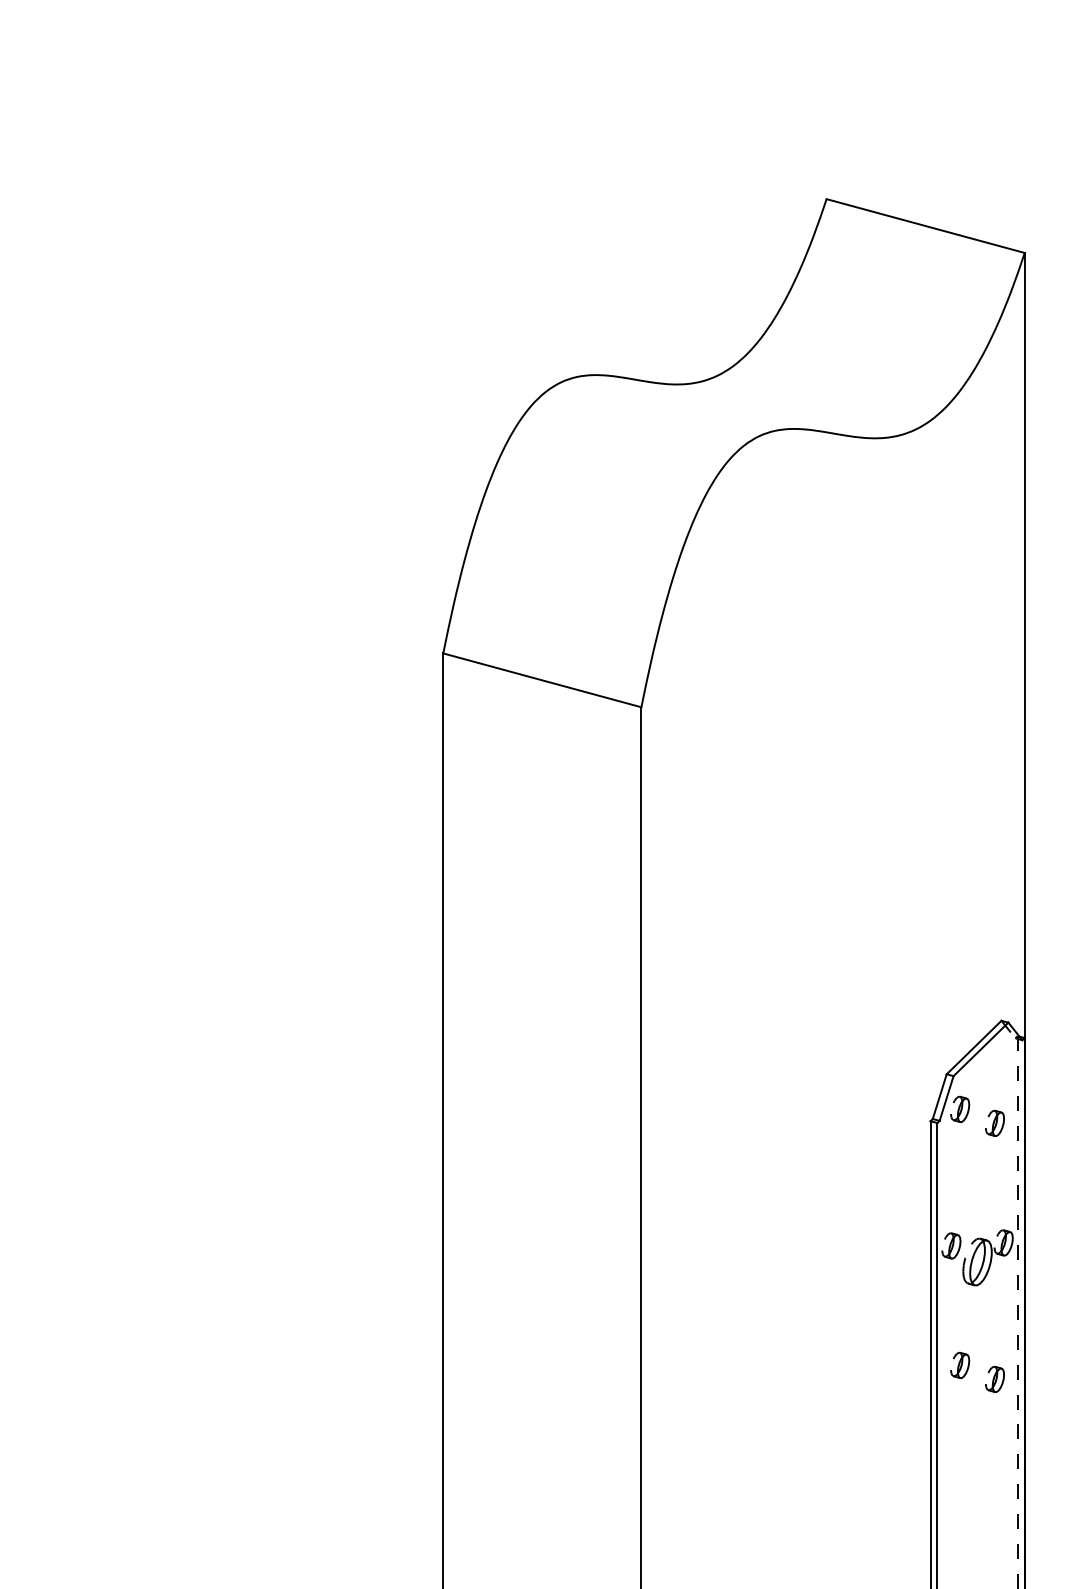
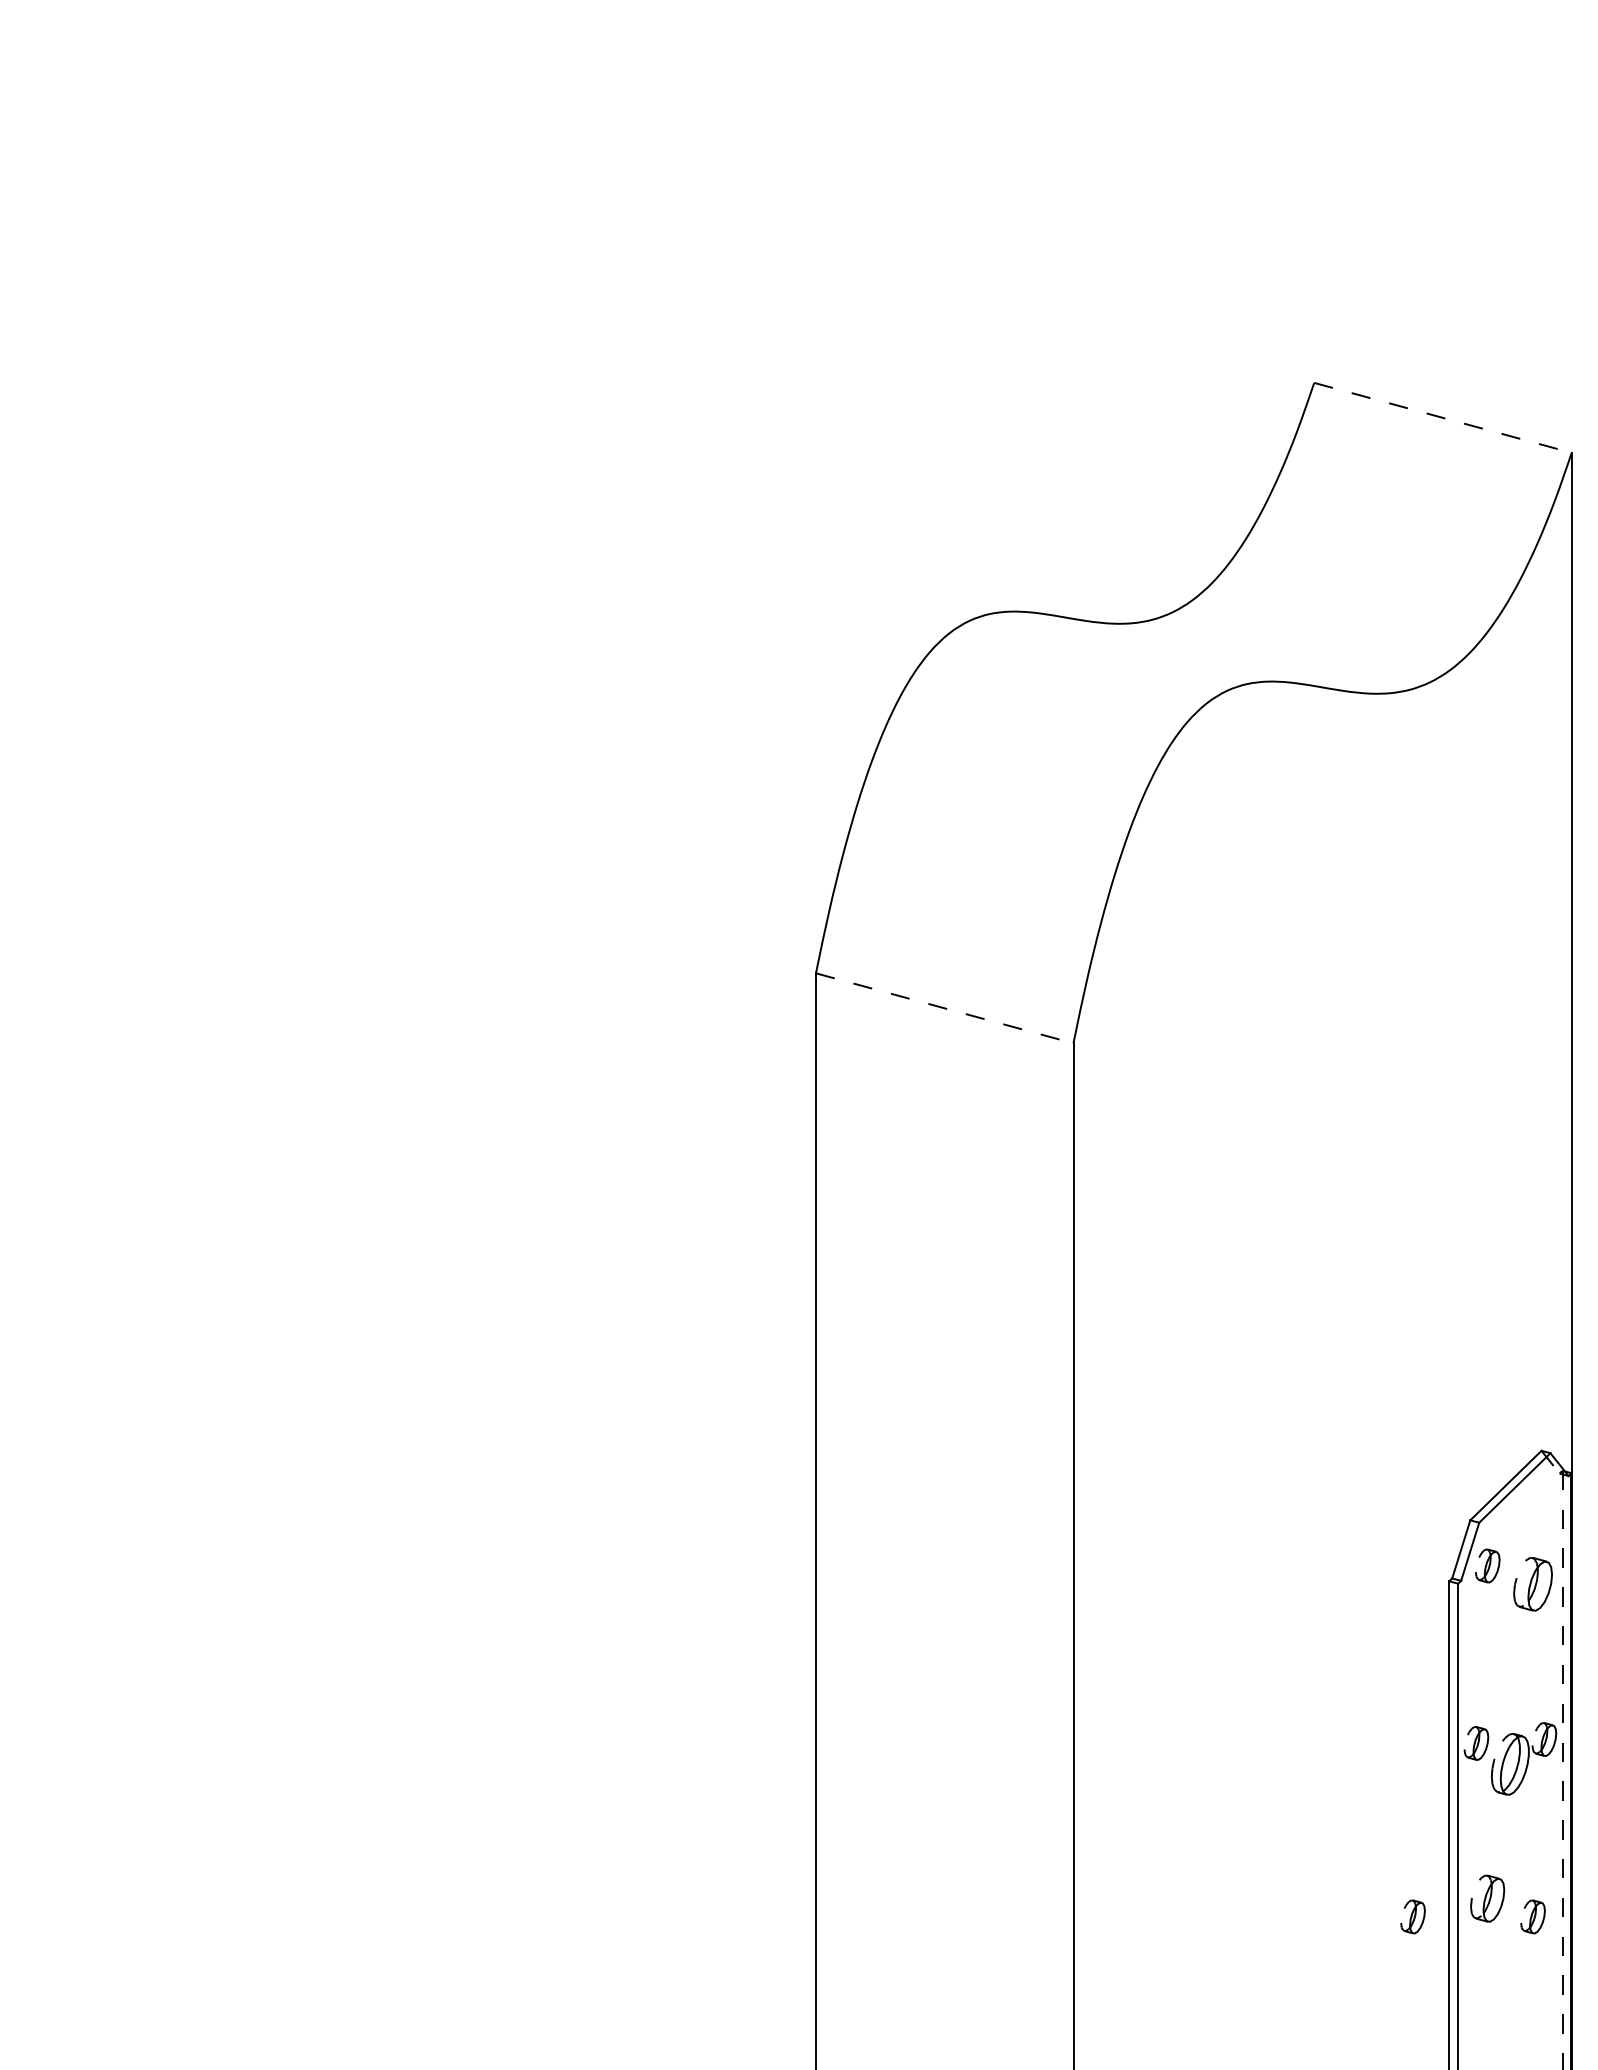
line: (926, 226) -> (1443, 418), solid -> dashed
line: (542, 680) -> (945, 1008), solid -> dashed
part: (994, 1122) -> (1532, 1583), size x1.6
part: (959, 1365) -> (1487, 1898), size x1.4
part: (902, 1379) -> (1412, 1916), added

